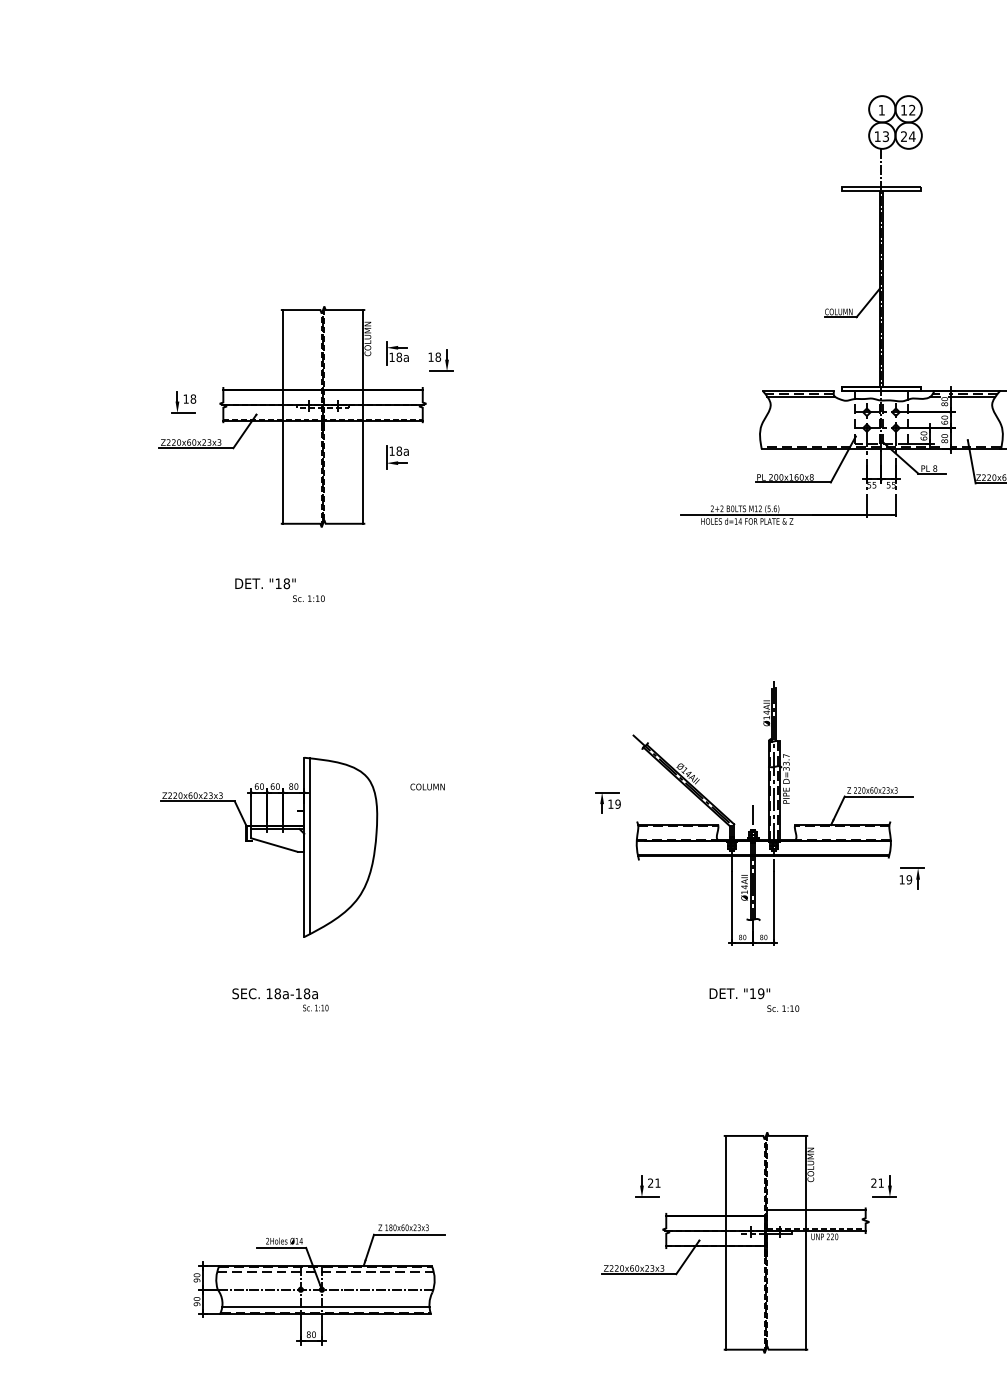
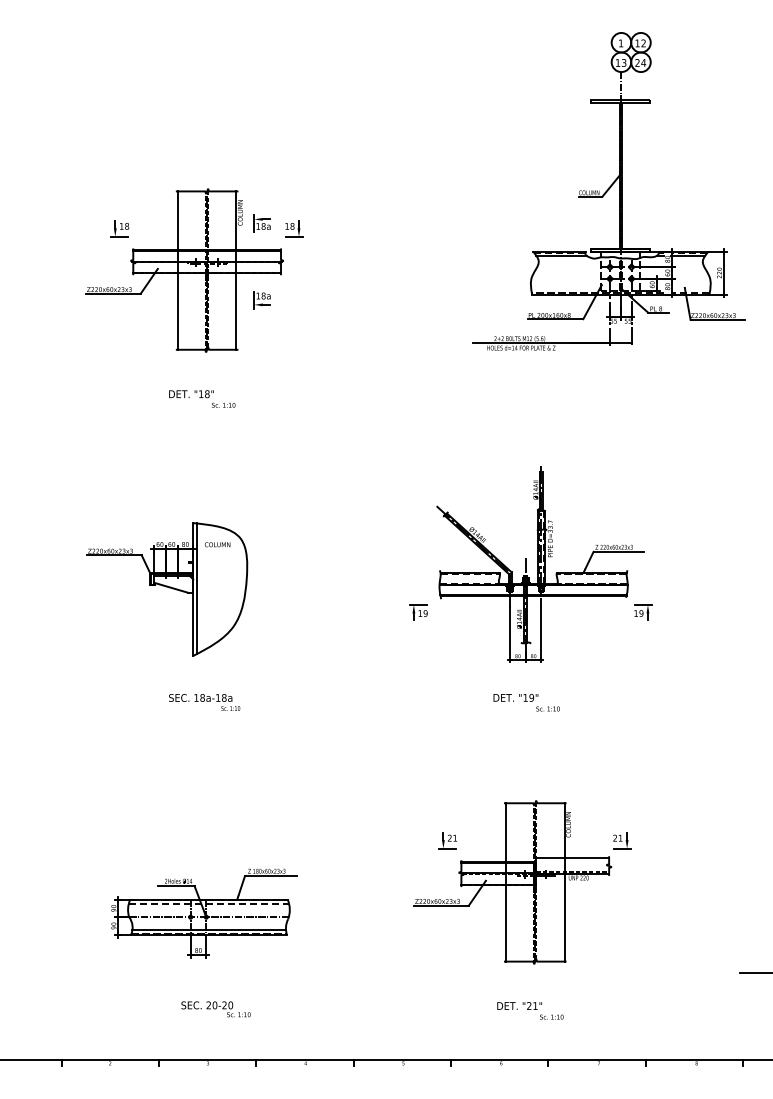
part: (183, 401) -> (119, 228), moved
text: (280, 589) -> (202, 398), moved
text: (427, 786) -> (217, 544), moved
part: (608, 802) -> (418, 612), moved
text: (280, 999) -> (204, 702), moved

